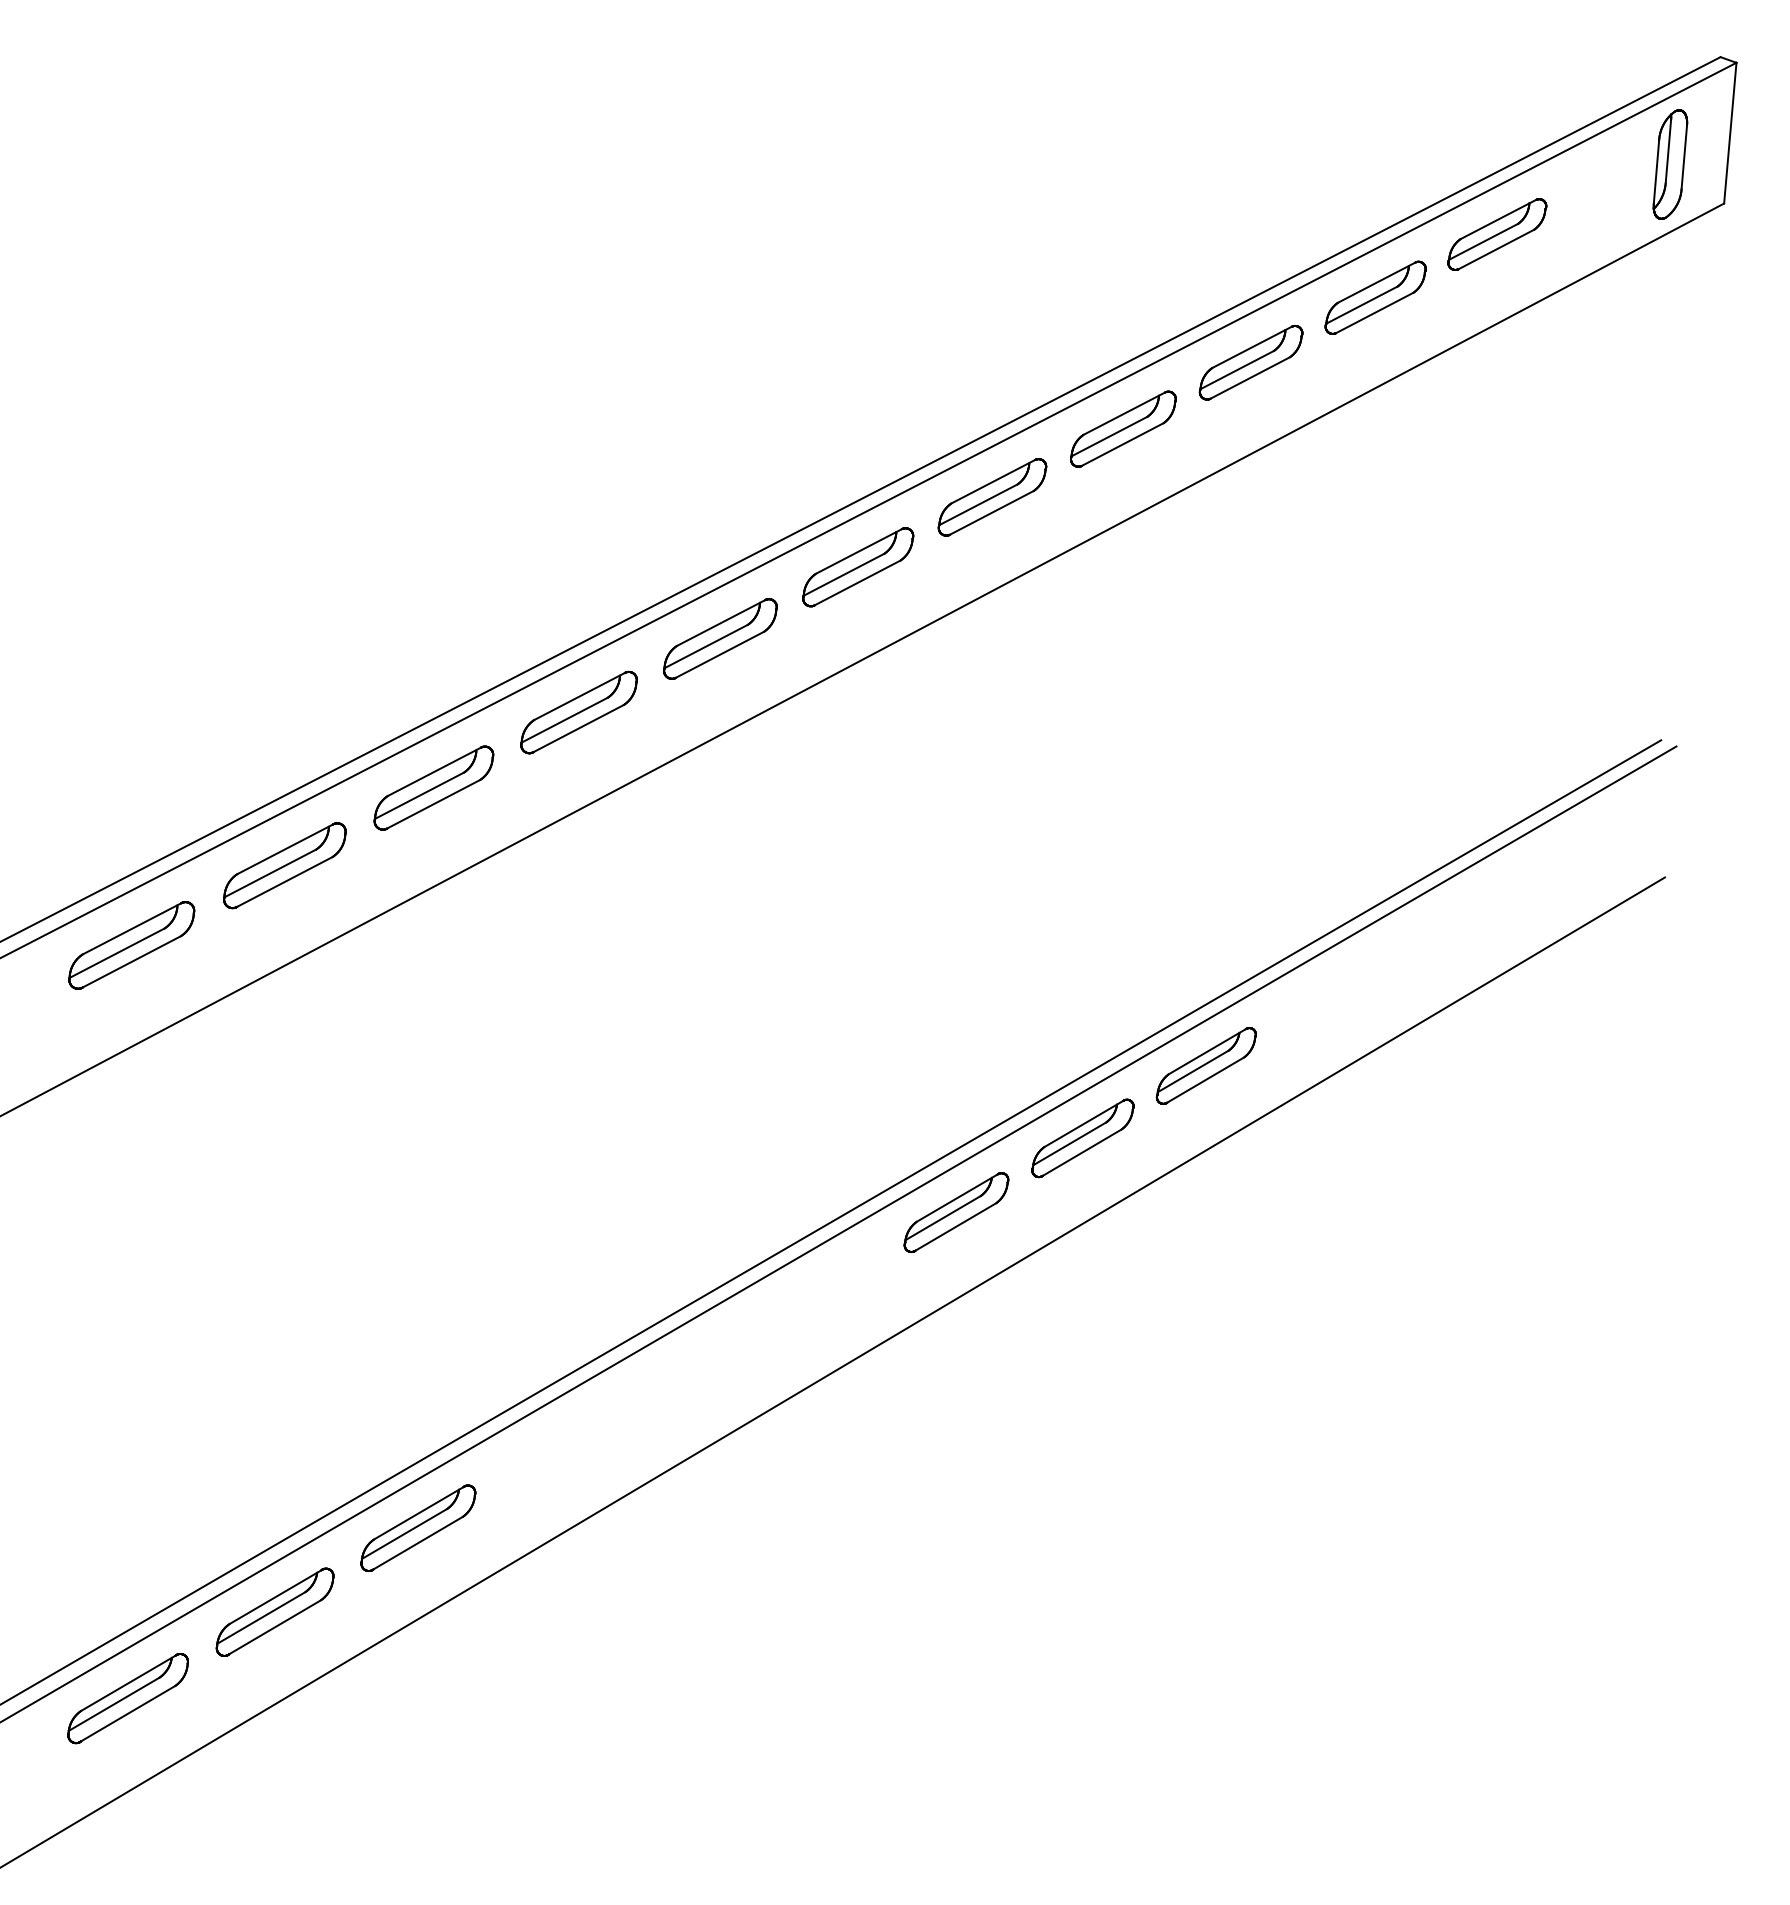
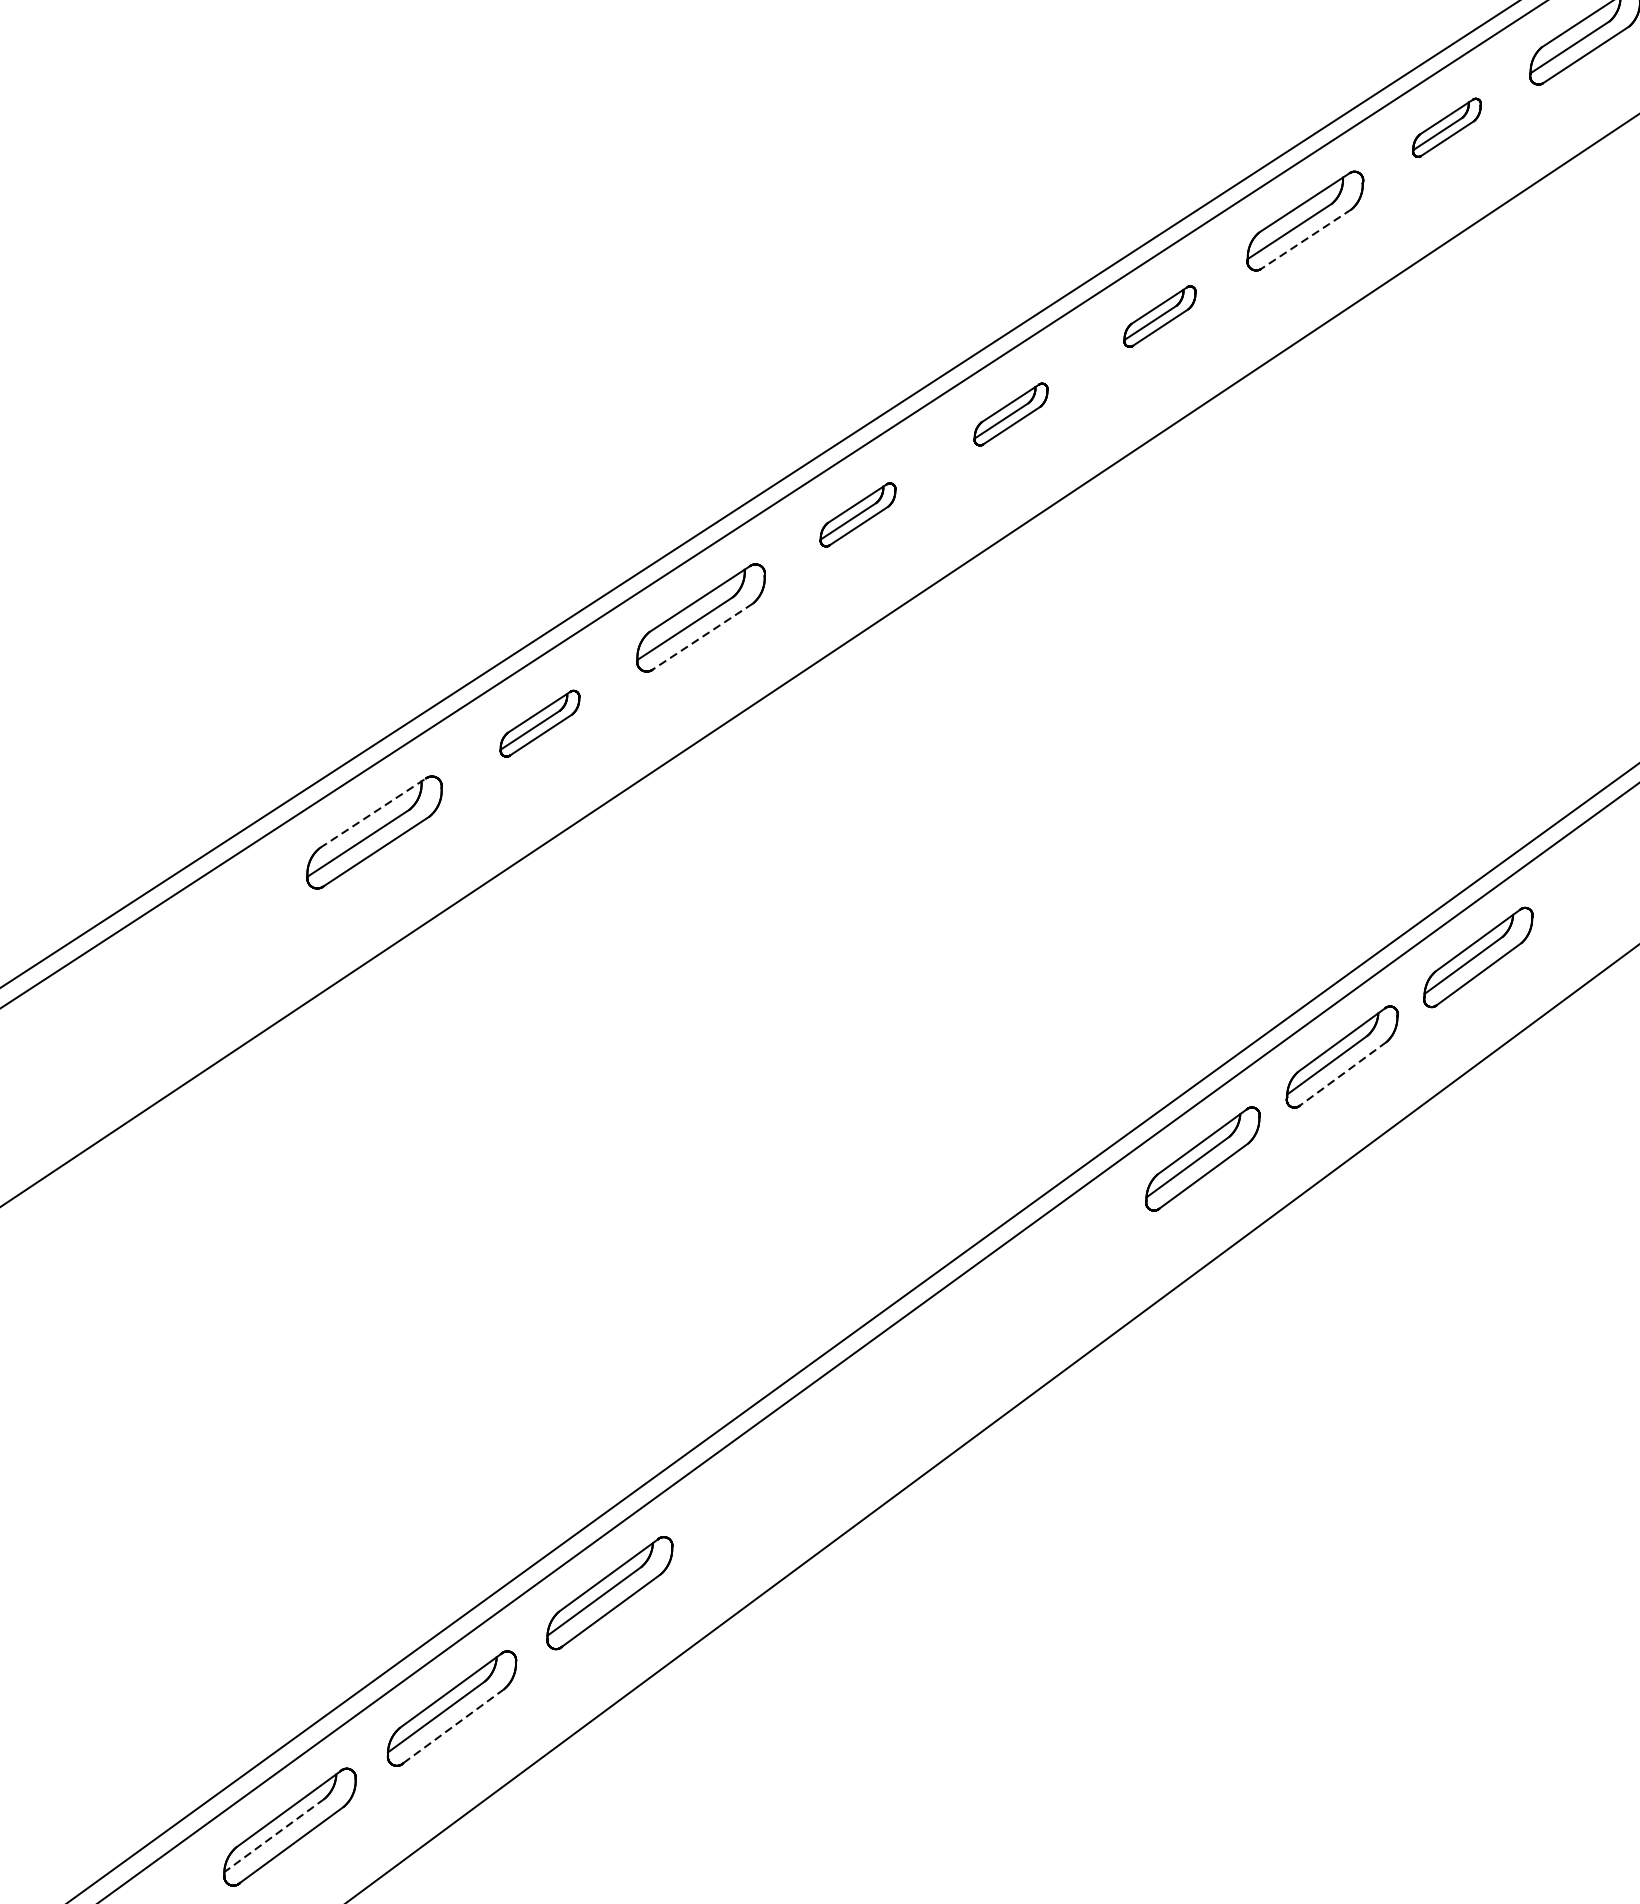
part: (1250, 362) -> (1446, 127), size x0.6
line: (1122, 444) -> (1306, 239), solid -> dashed
part: (992, 497) -> (1160, 316), size x0.6
part: (858, 567) -> (1011, 414), size x0.6
part: (720, 638) -> (858, 514), size x0.6
line: (578, 728) -> (702, 636), solid -> dashed
part: (433, 787) -> (539, 723), size x0.6
line: (285, 849) -> (373, 813), solid -> dashed
part: (131, 945) -> (204, 944), removed
line: (1082, 1152) -> (1343, 1073), solid -> dashed
line: (274, 1627) -> (453, 1726), solid -> dashed
line: (114, 1704) -> (274, 1835), solid -> dashed

